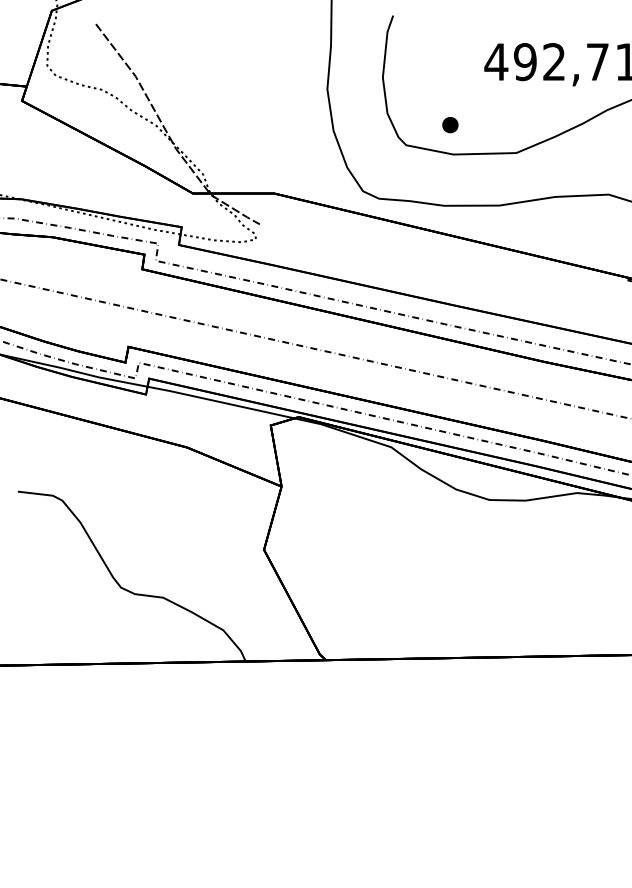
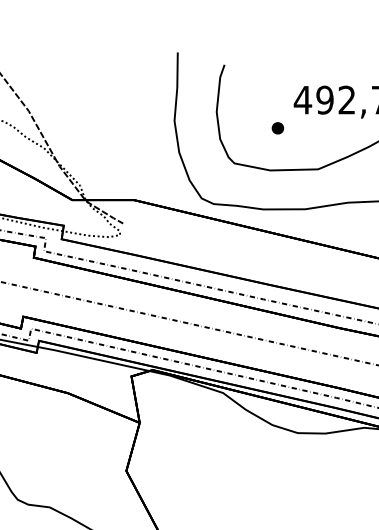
part: (450, 125) -> (278, 128), moved

